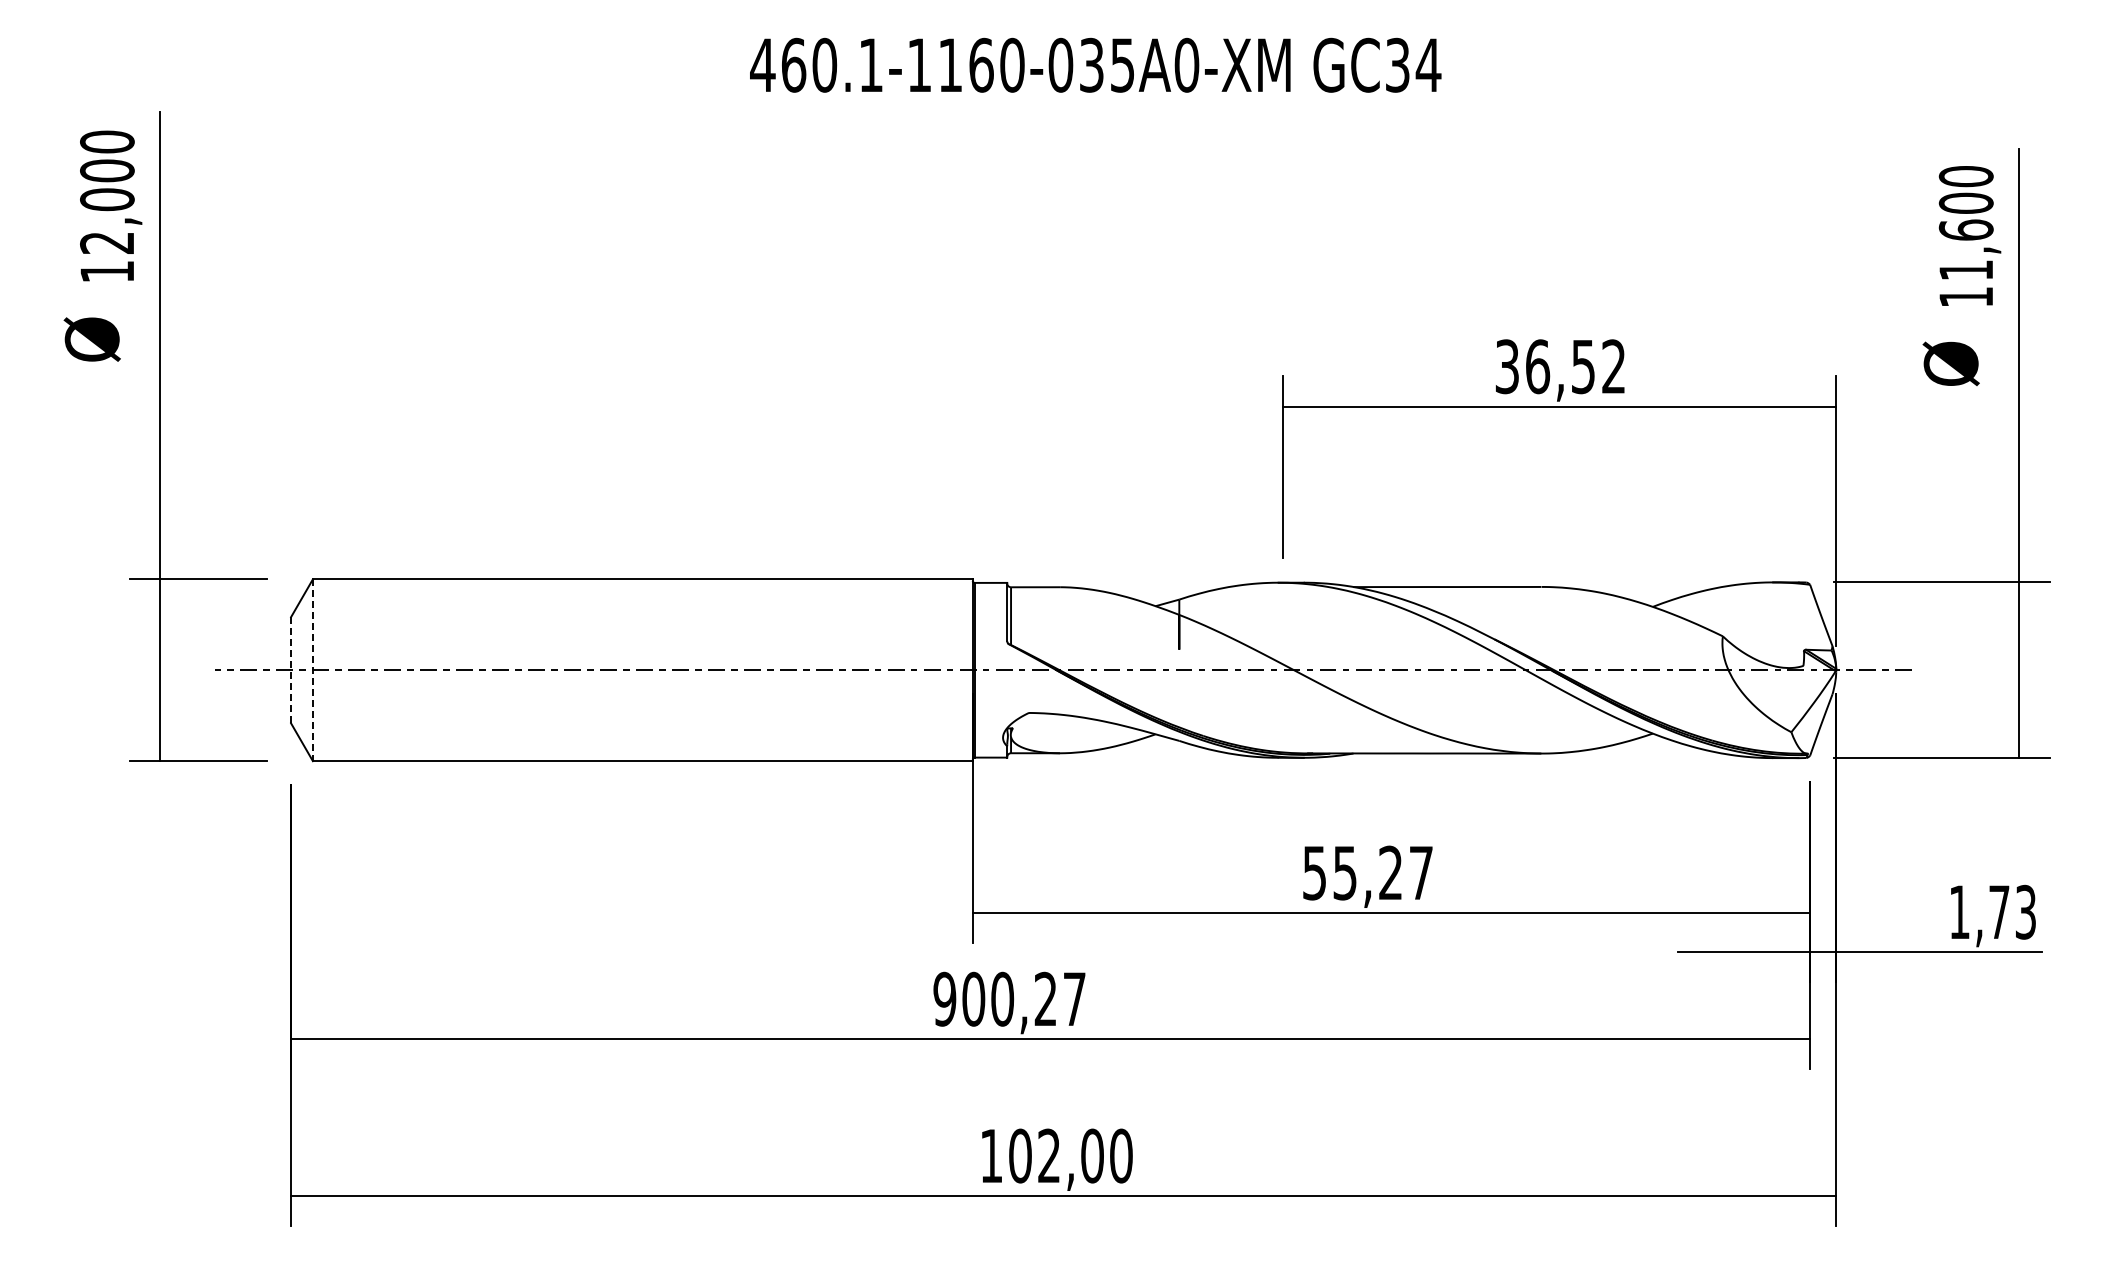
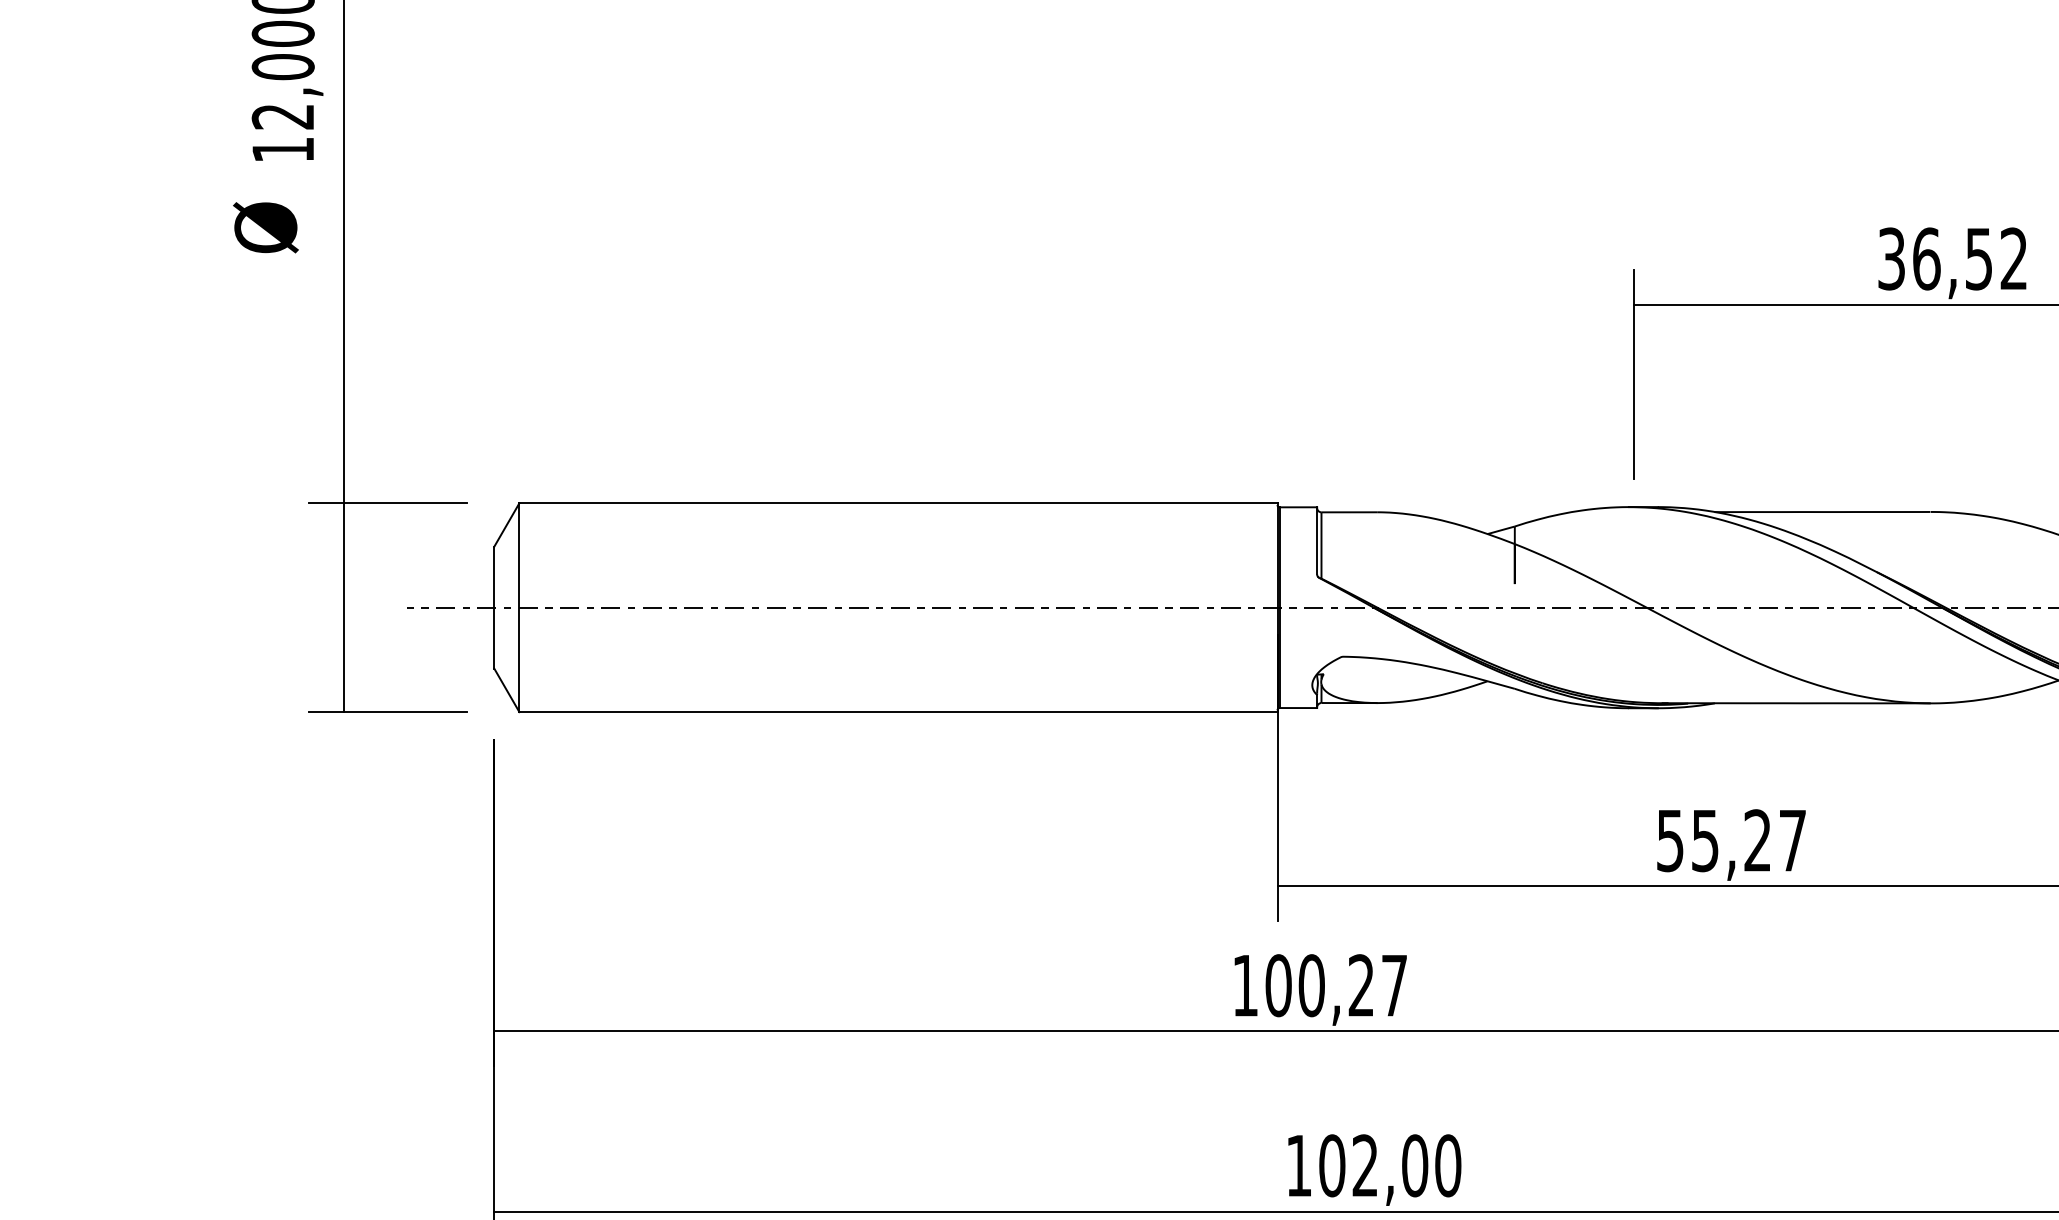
line: (291, 670) -> (494, 607), dashed -> solid
line: (312, 670) -> (518, 607), dashed -> solid
text: (944, 998) -> (1245, 984), 900,27 -> 100,27

